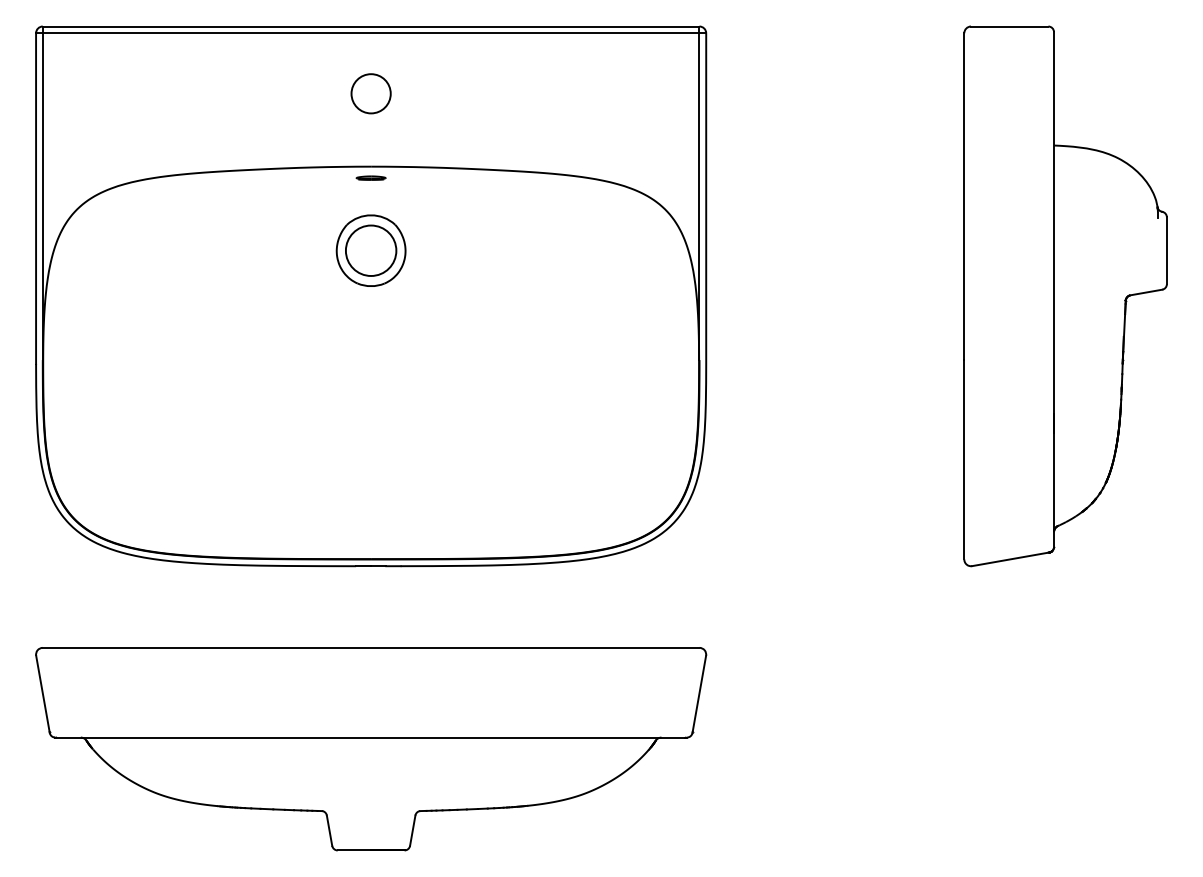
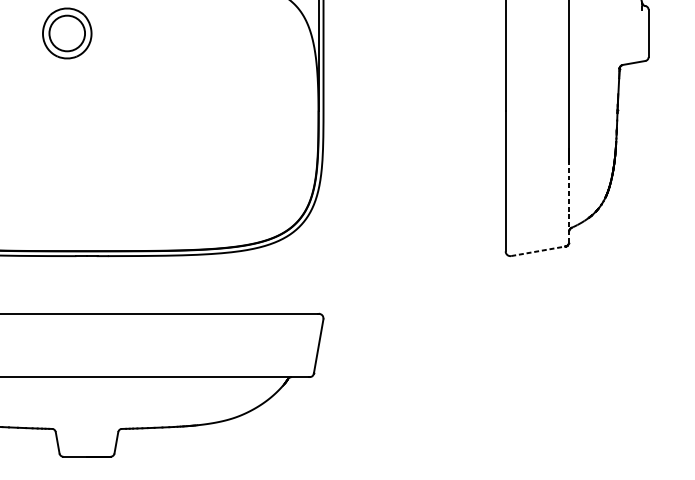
part: (370, 250) -> (66, 33), moved
line: (1054, 490) -> (569, 202), solid -> dashed
line: (1011, 559) -> (538, 251), solid -> dashed

